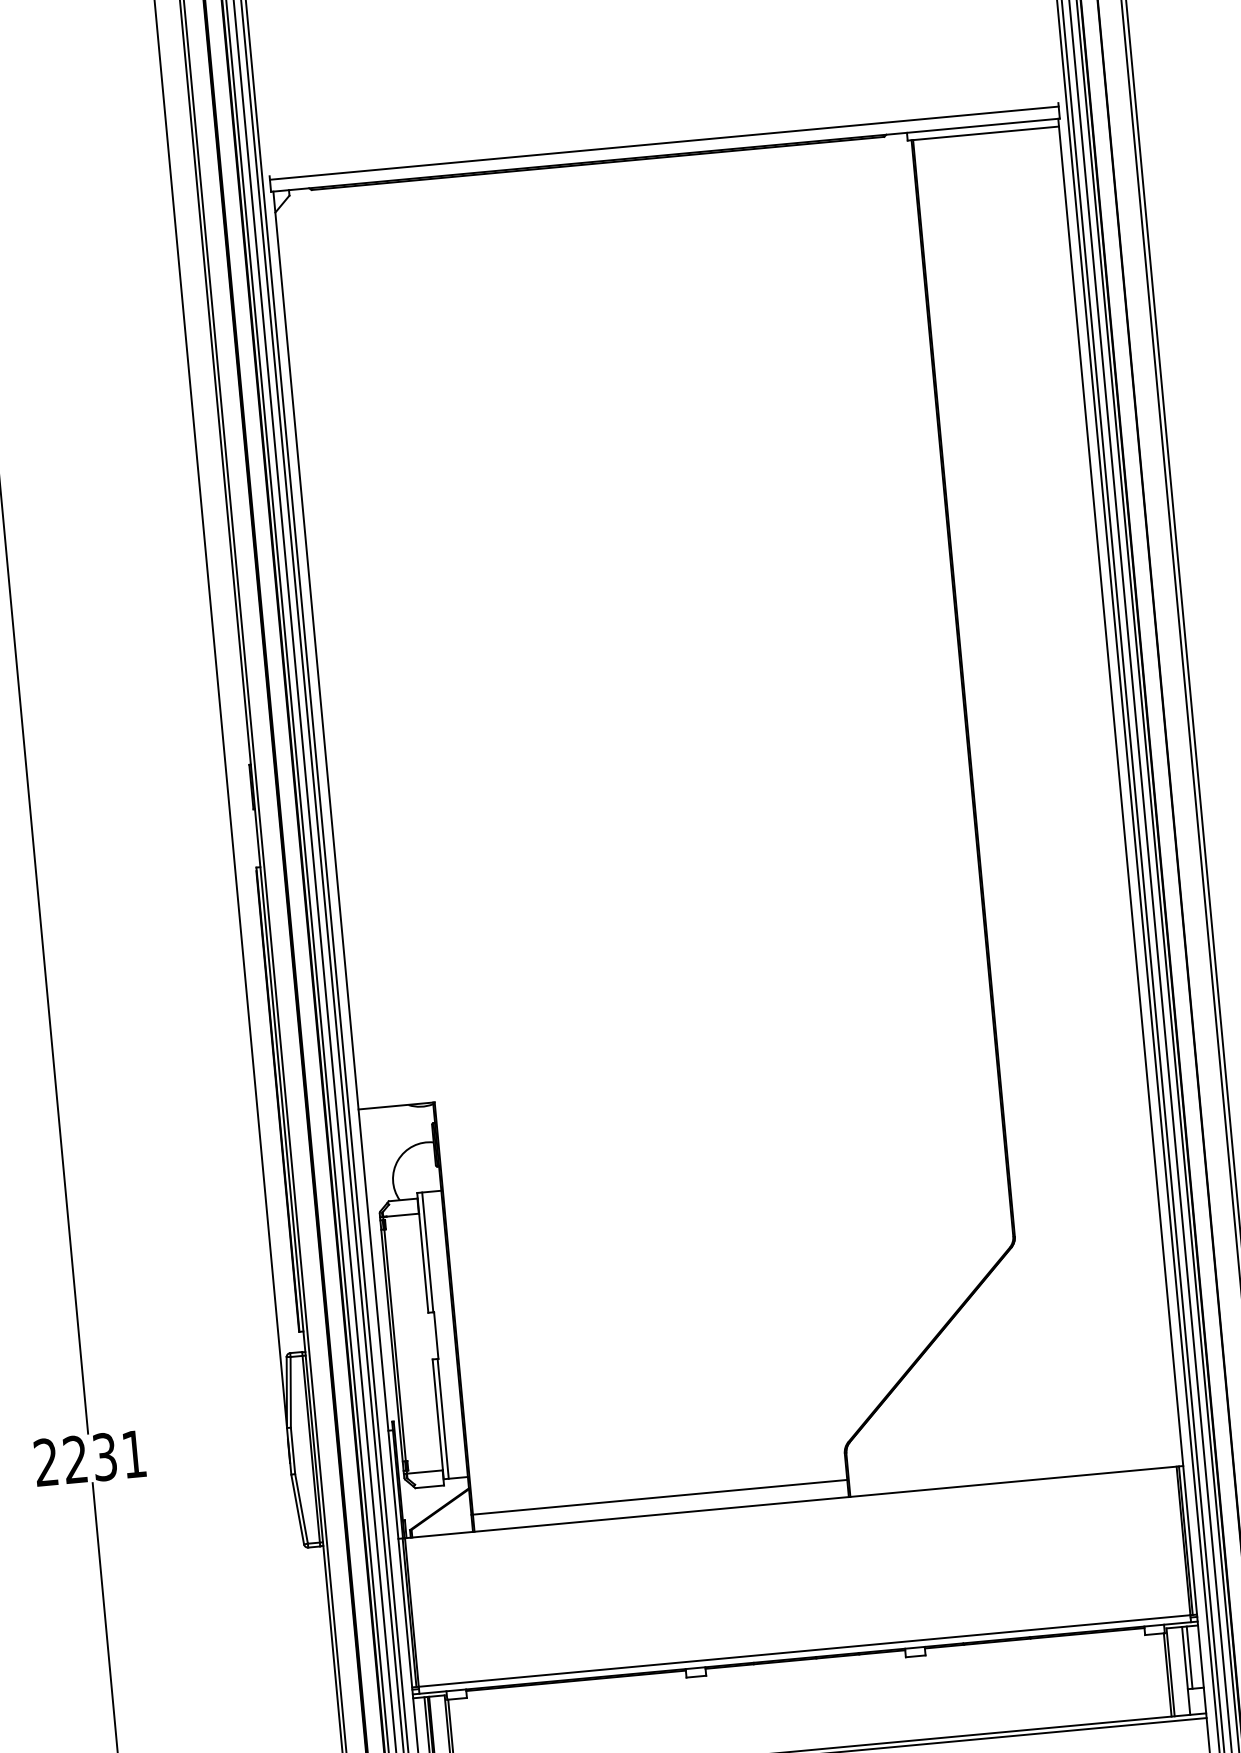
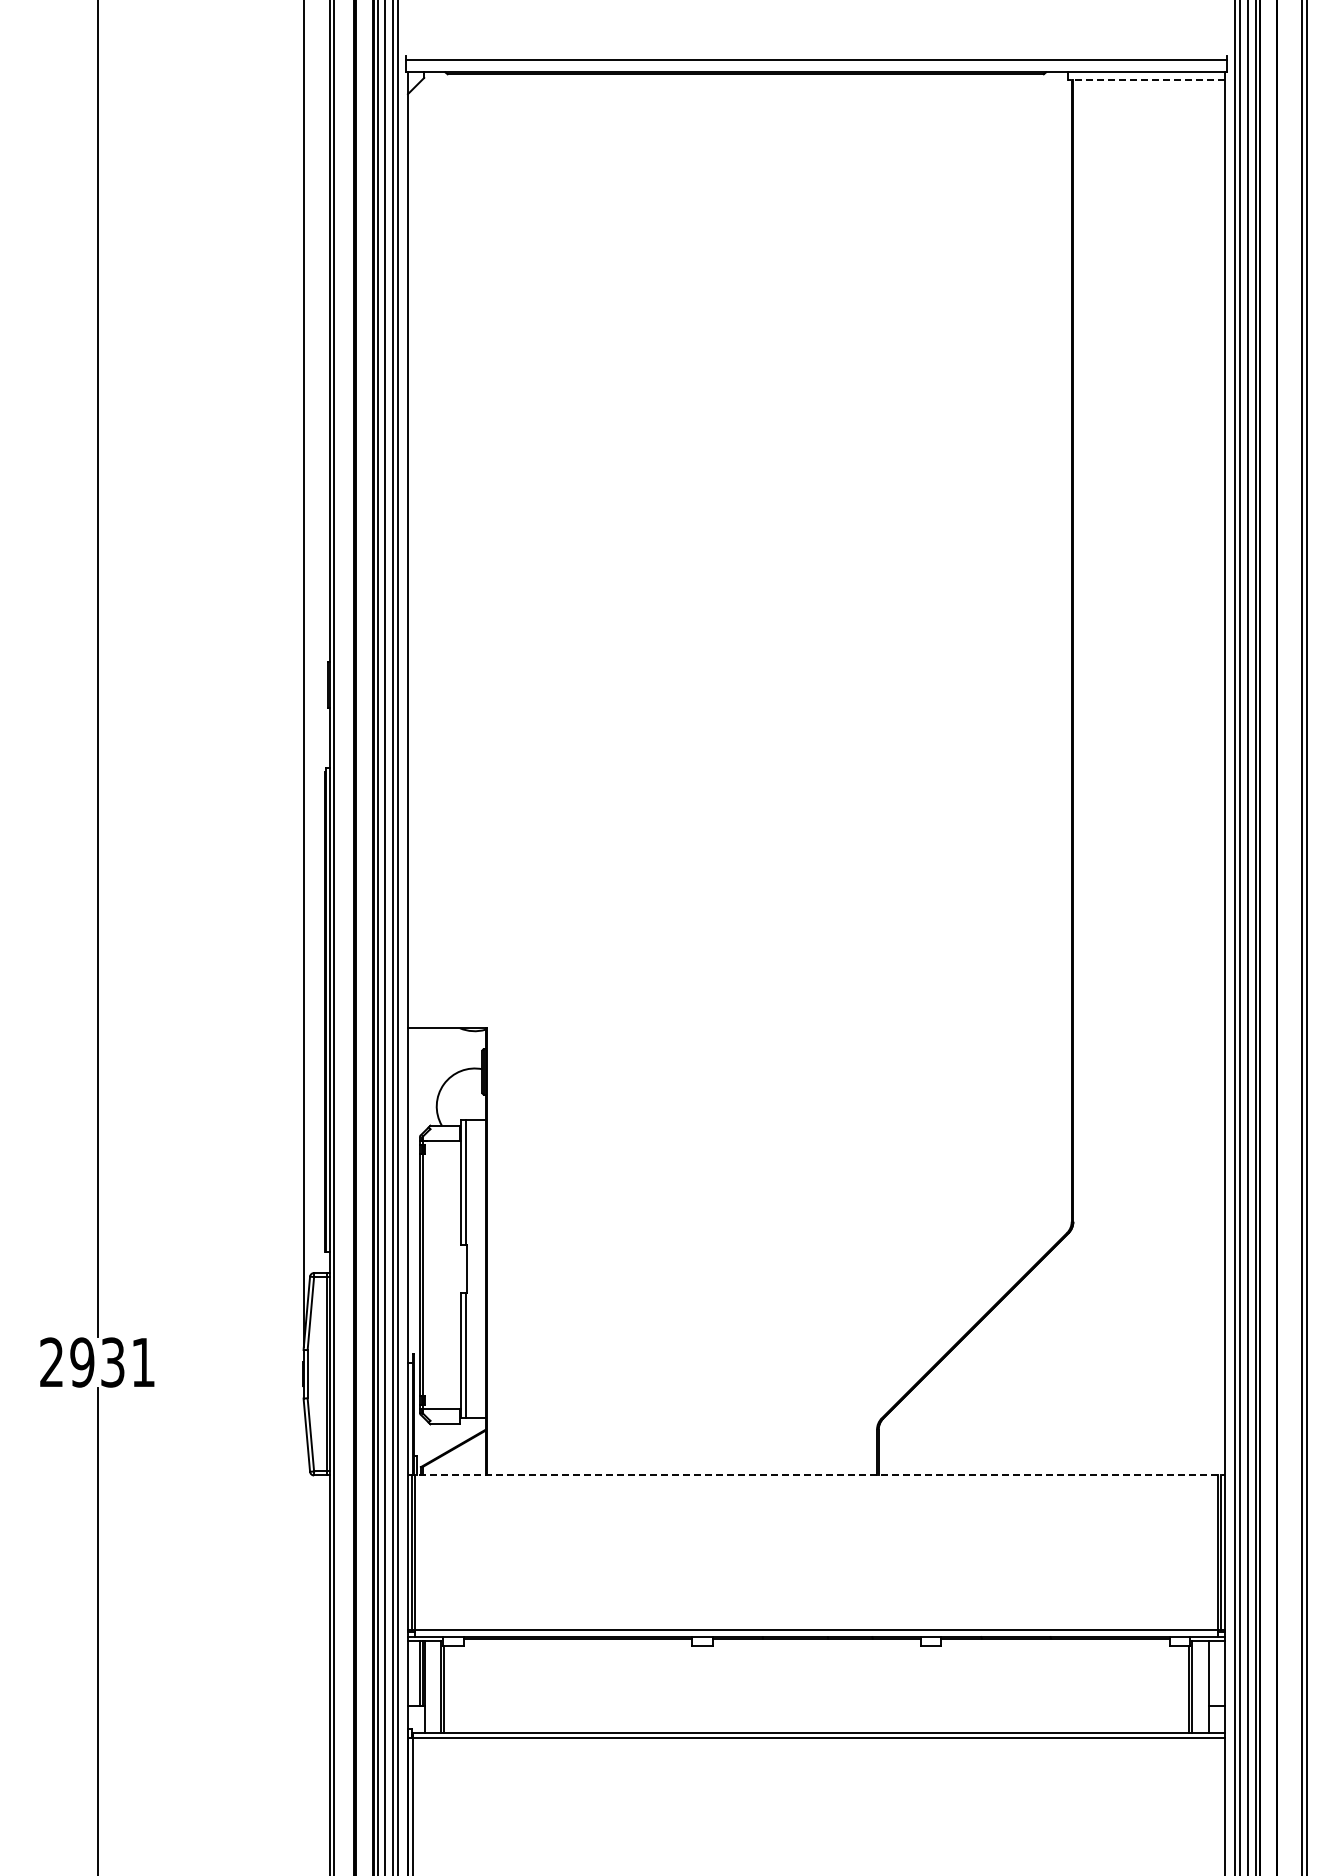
line: (983, 133) -> (1146, 80), solid -> dashed
text: (75, 1459) -> (82, 1362), 2231 -> 2931
line: (659, 1497) -> (681, 1457), removed
line: (790, 1502) -> (816, 1475), solid -> dashed
line: (1189, 1657) -> (1213, 1673), removed

